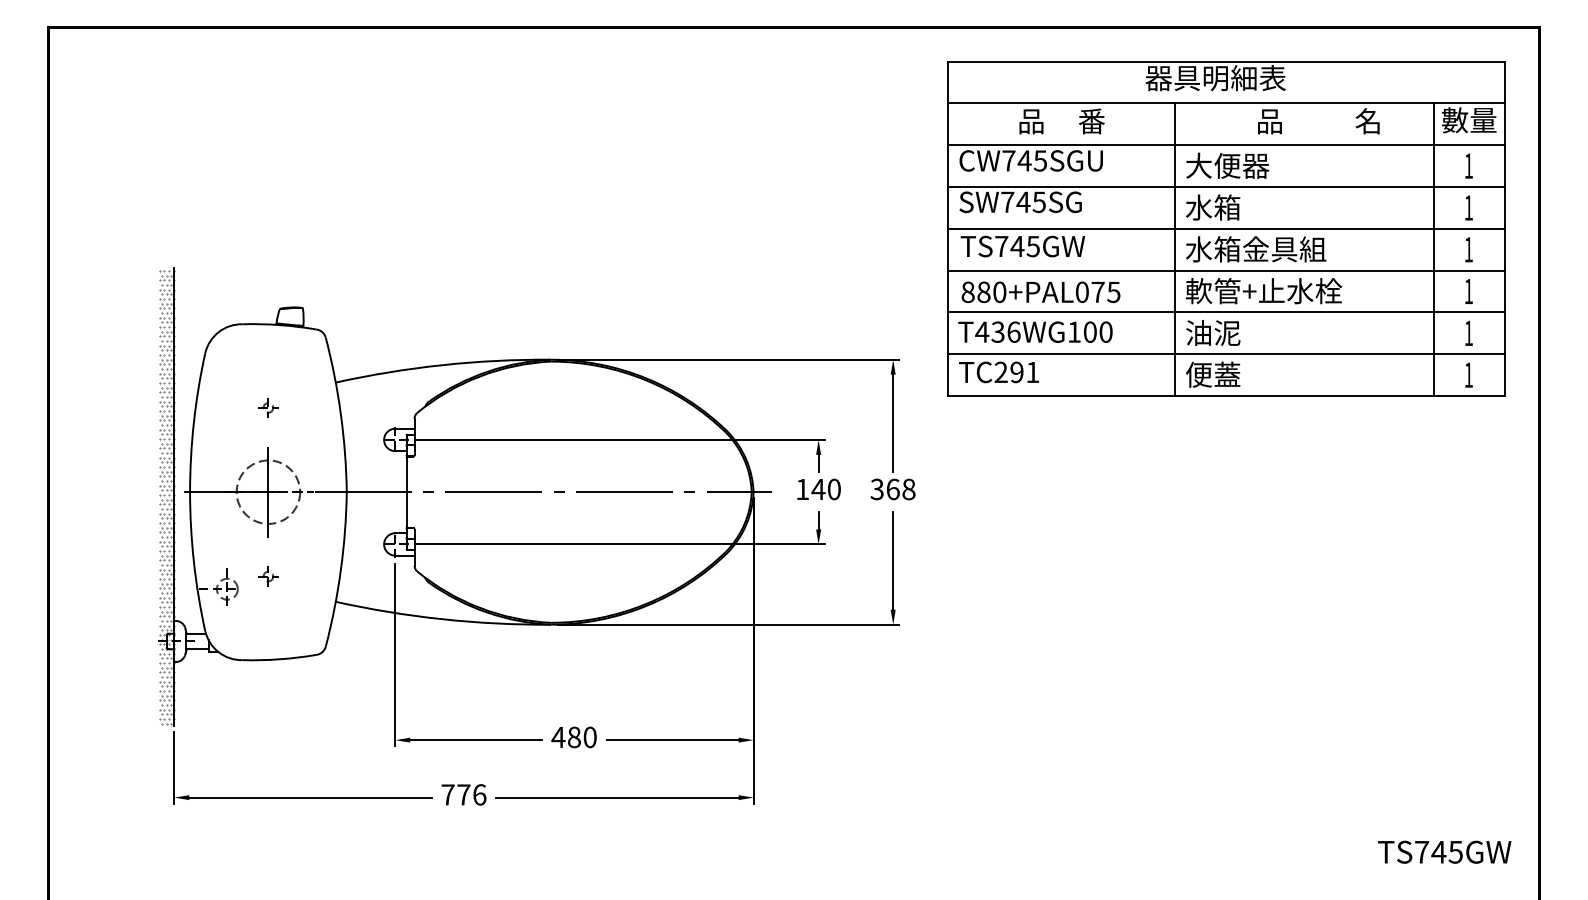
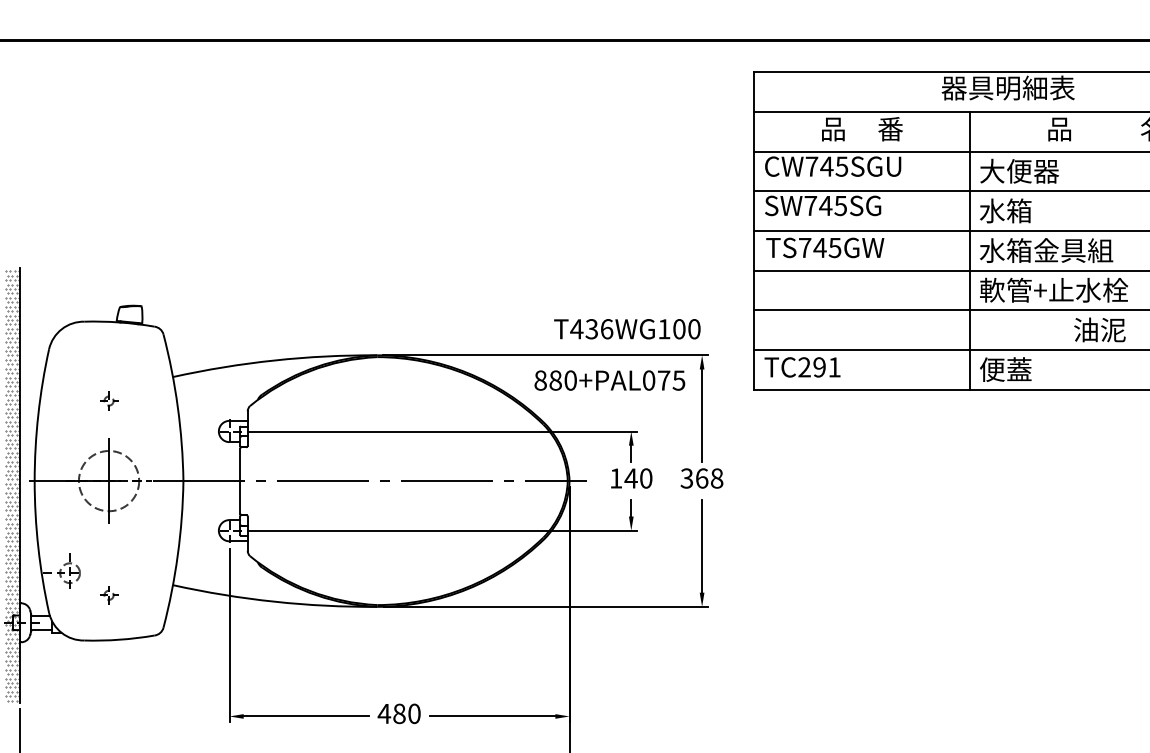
text: (1040, 292) -> (609, 380), moved
text: (1035, 331) -> (627, 328), moved
text: (1213, 332) -> (1100, 329), moved
part: (268, 576) -> (109, 595), moved

